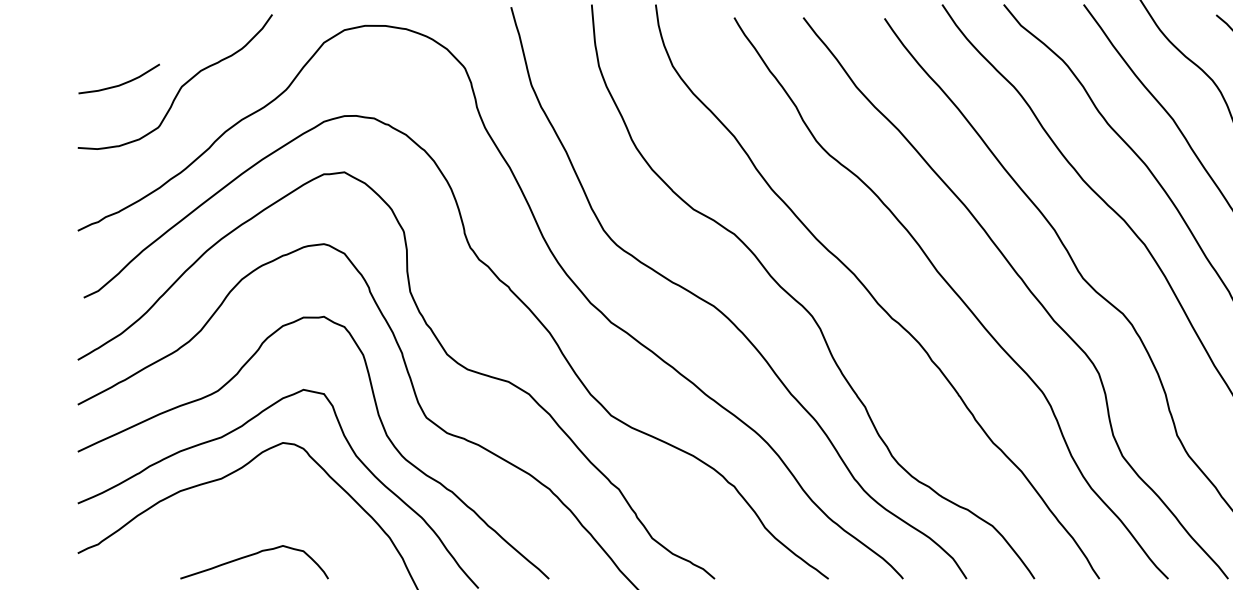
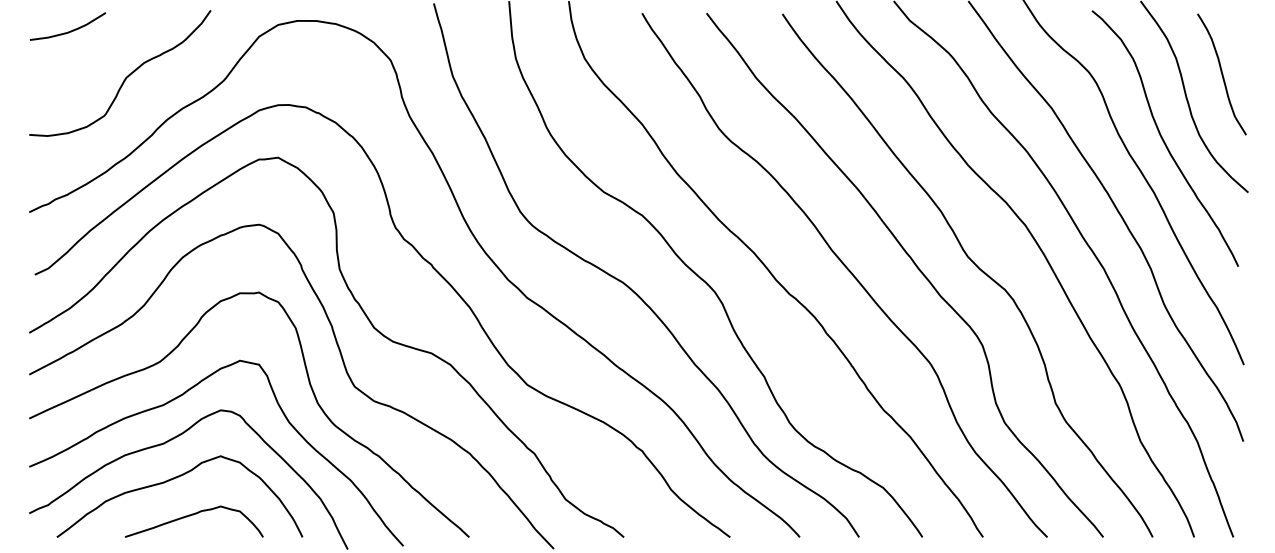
curve: (121, 83) -> (70, 30), moved
curve: (233, 517) -> (174, 479), added

